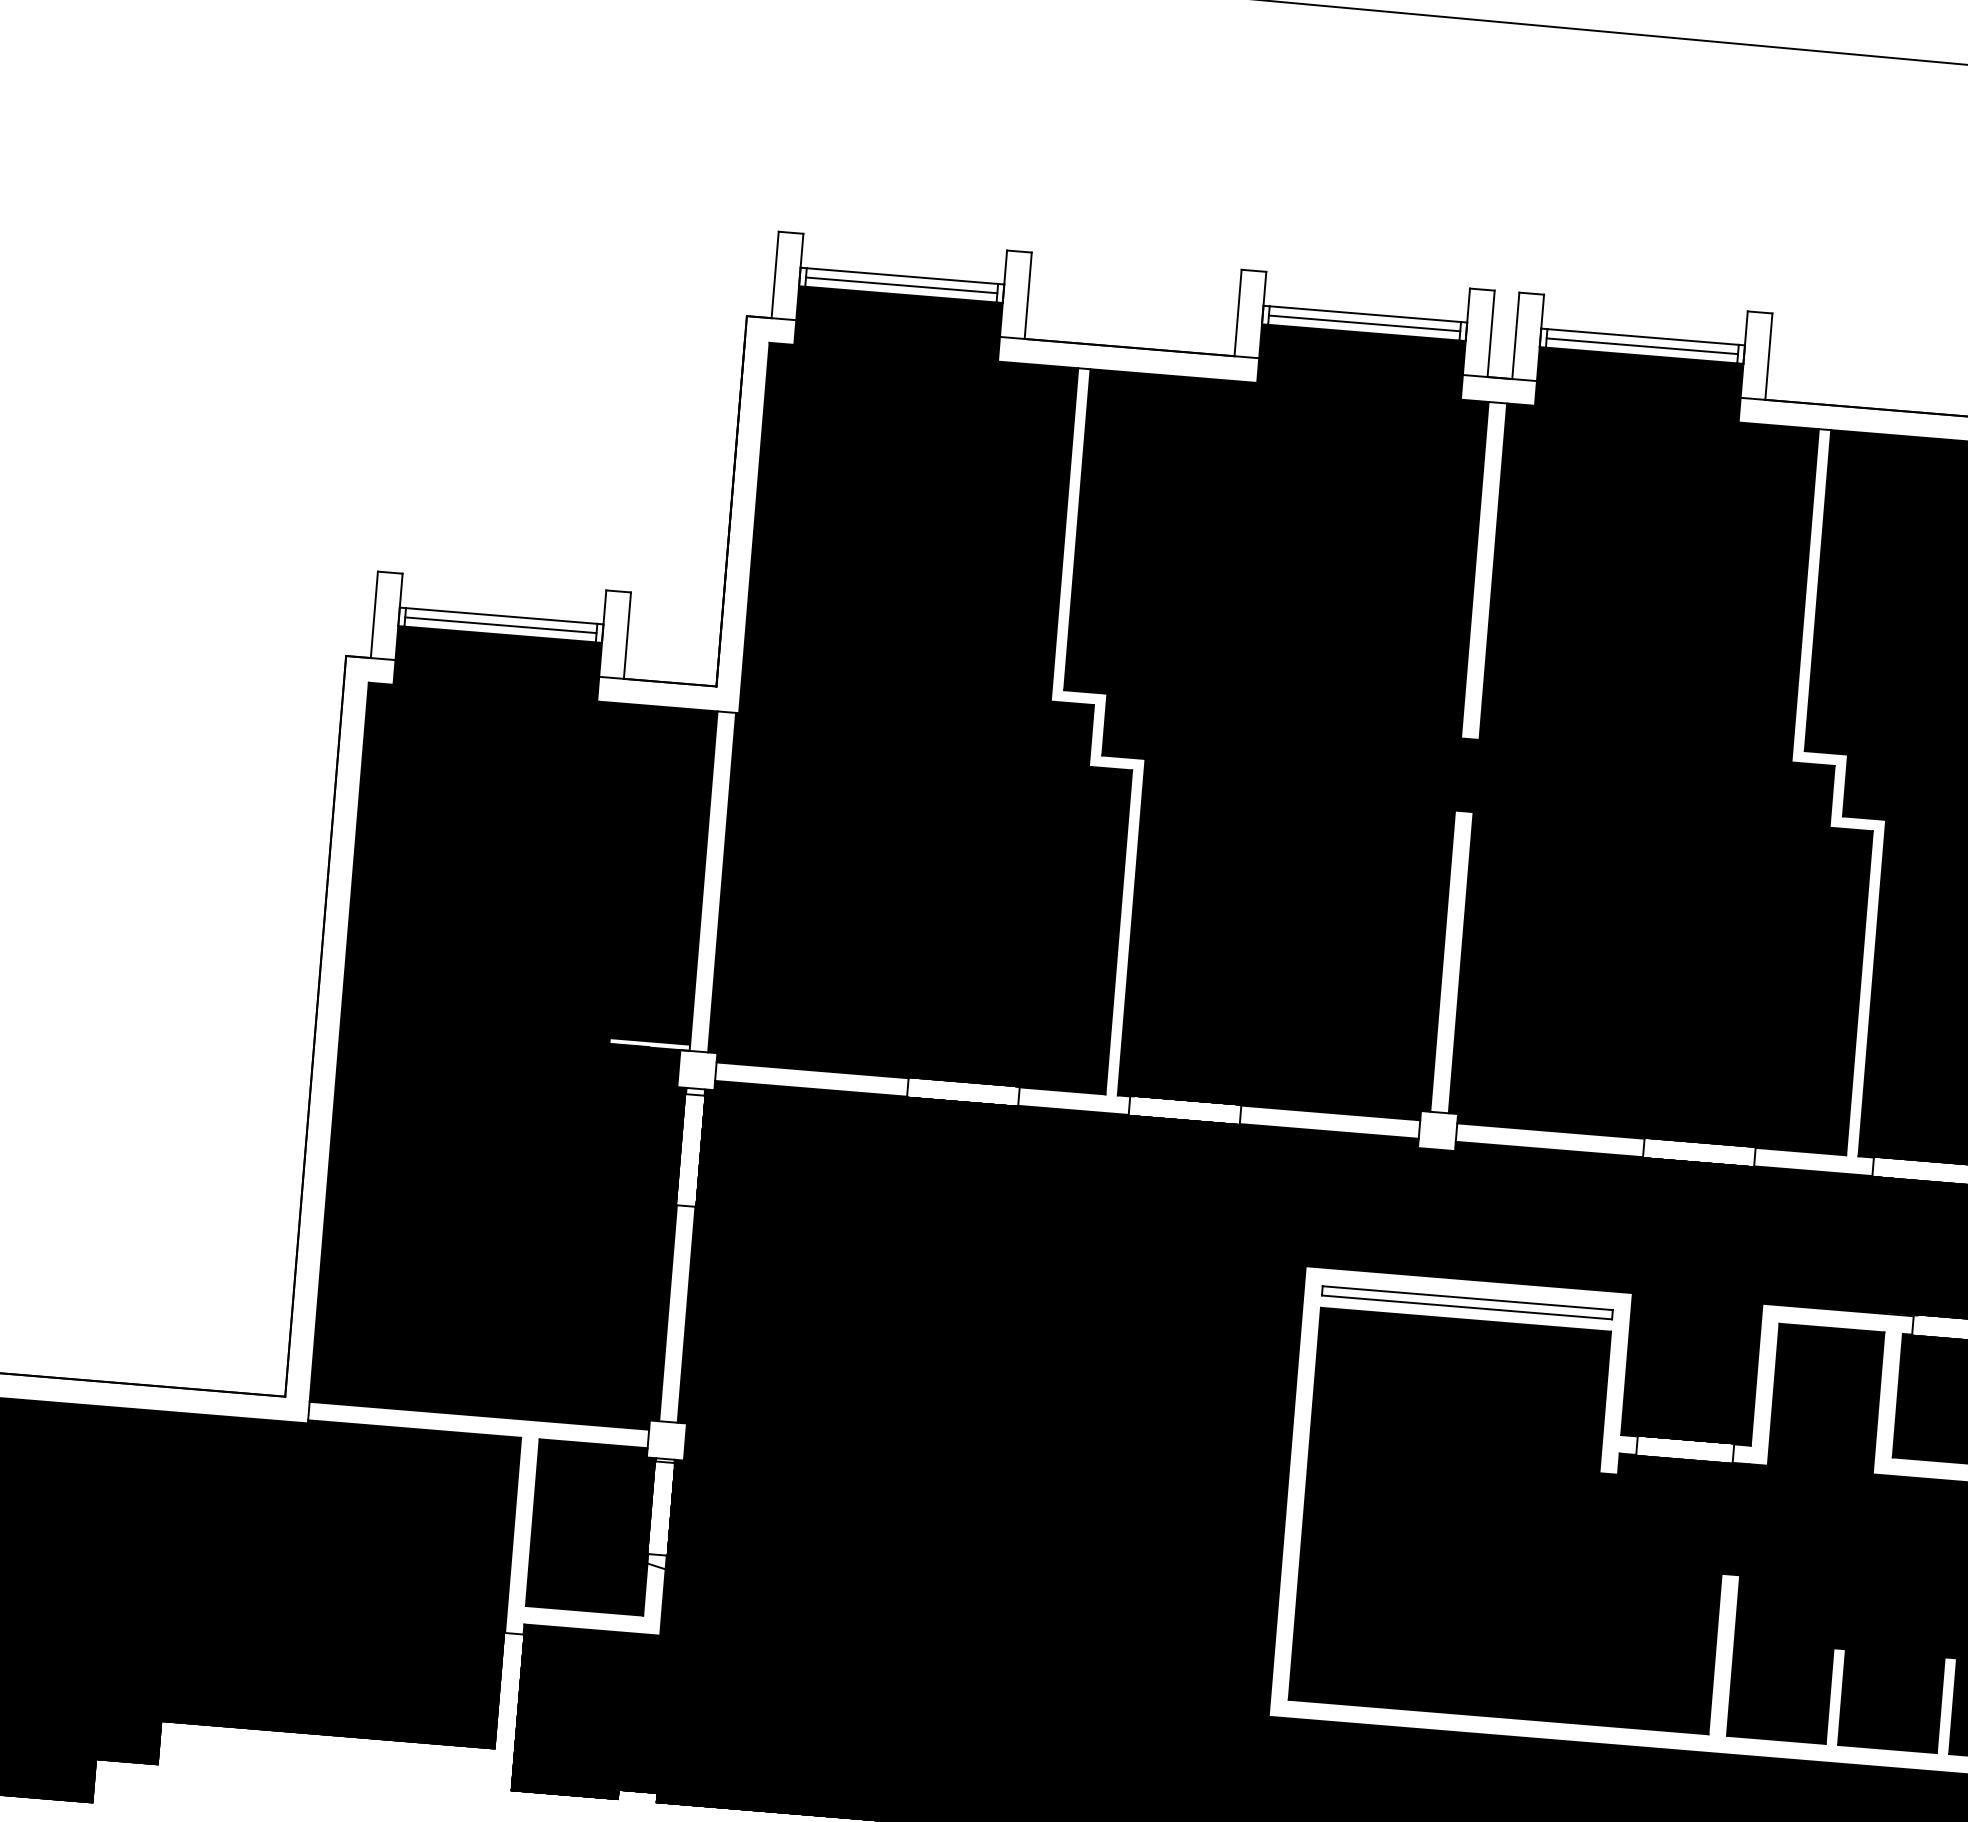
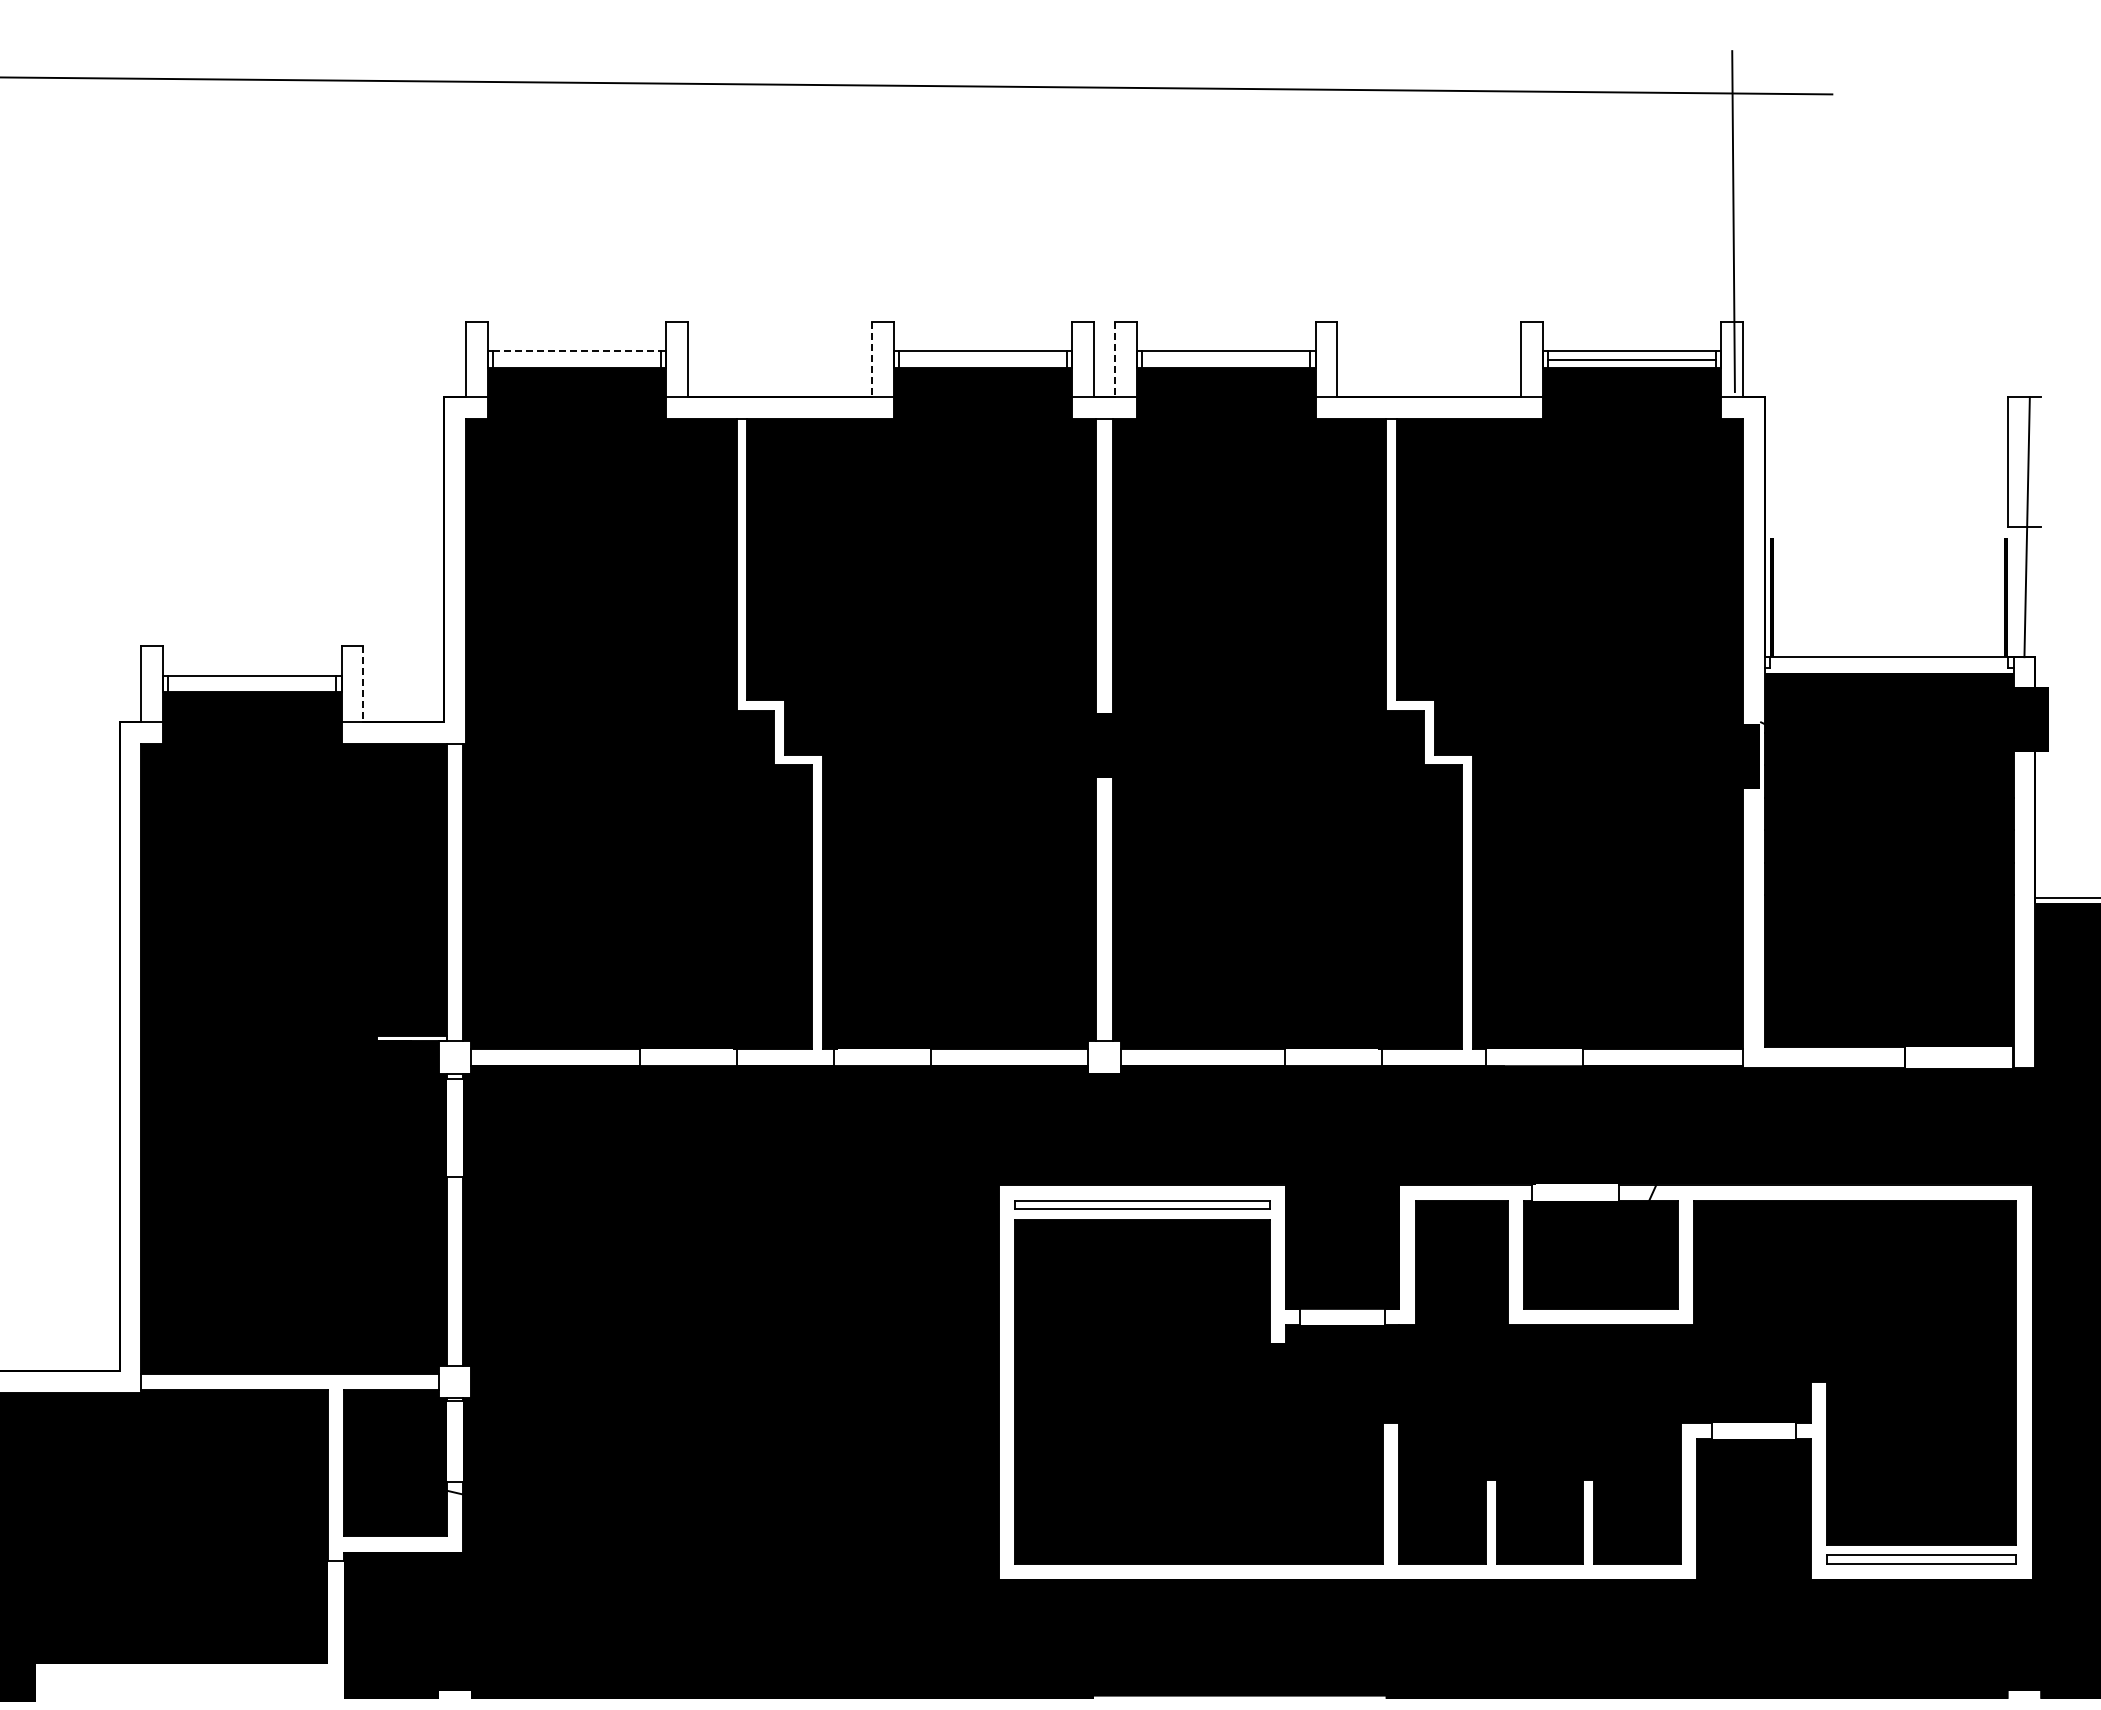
line: (901, 276) -> (576, 351), solid -> dashed
line: (901, 285) -> (576, 359), removed
line: (1237, 312) -> (871, 359), solid -> dashed
line: (1364, 323) -> (982, 359), removed
line: (1515, 335) -> (1115, 359), solid -> dashed
line: (1642, 346) -> (1226, 359), removed
line: (501, 625) -> (252, 684), removed
line: (627, 636) -> (363, 684), solid -> dashed

